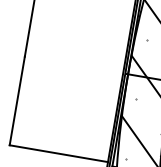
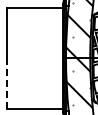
line: (18, 99) -> (7, 82), solid -> dashed

